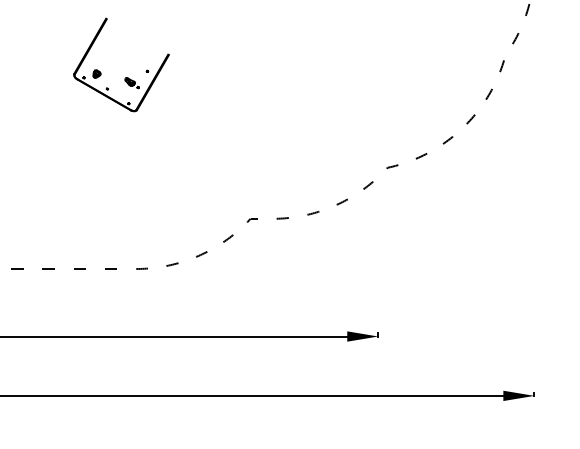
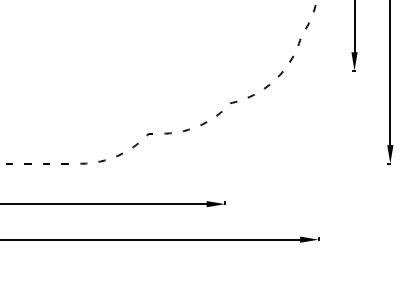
part: (124, 76) -> (73, 48), removed

